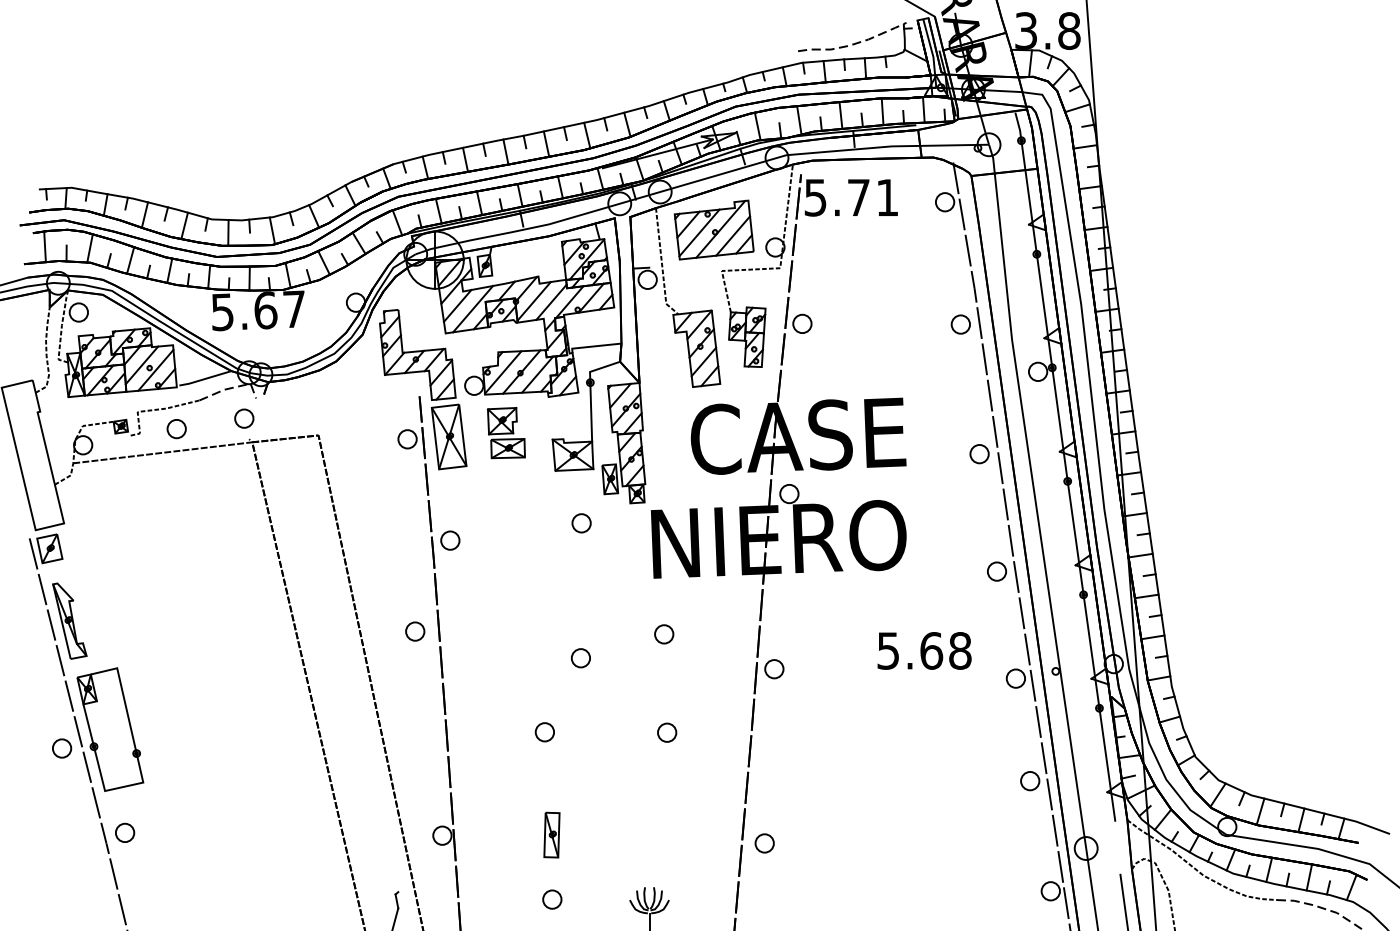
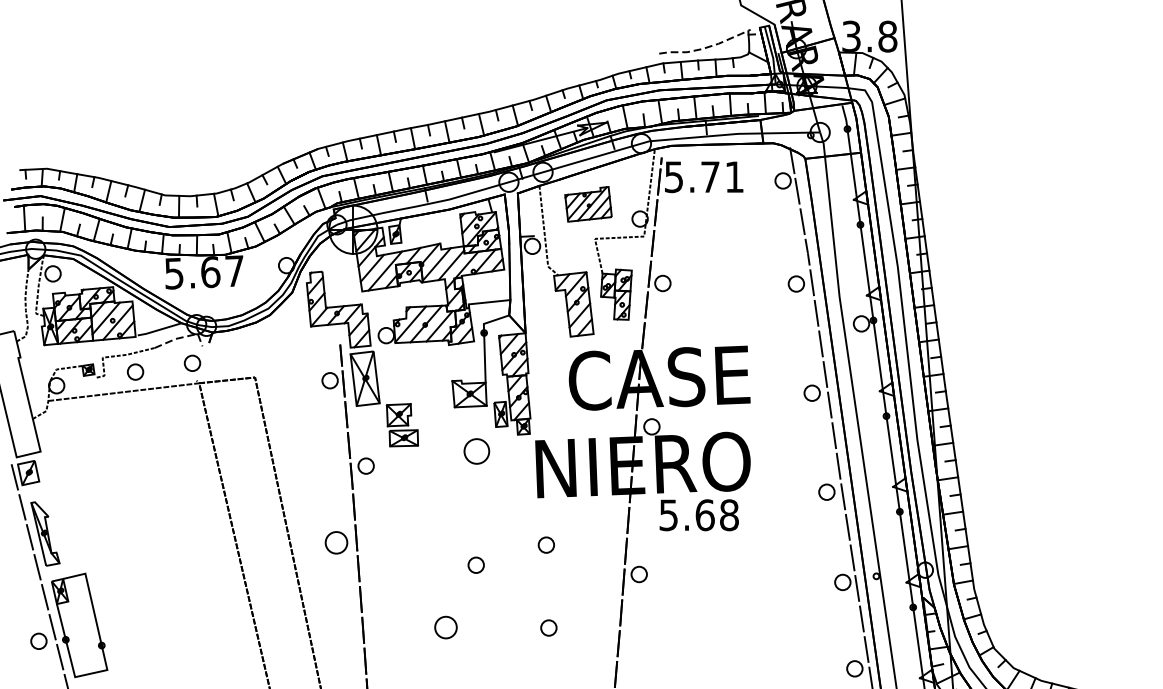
part: (713, 229) -> (587, 203), size x0.7
part: (505, 432) -> (401, 424), moved
part: (581, 523) -> (476, 451), size x1.6
part: (415, 631) -> (336, 542), size x1.4
text: (924, 650) -> (699, 514), moved
part: (544, 732) -> (445, 627), size x1.4

